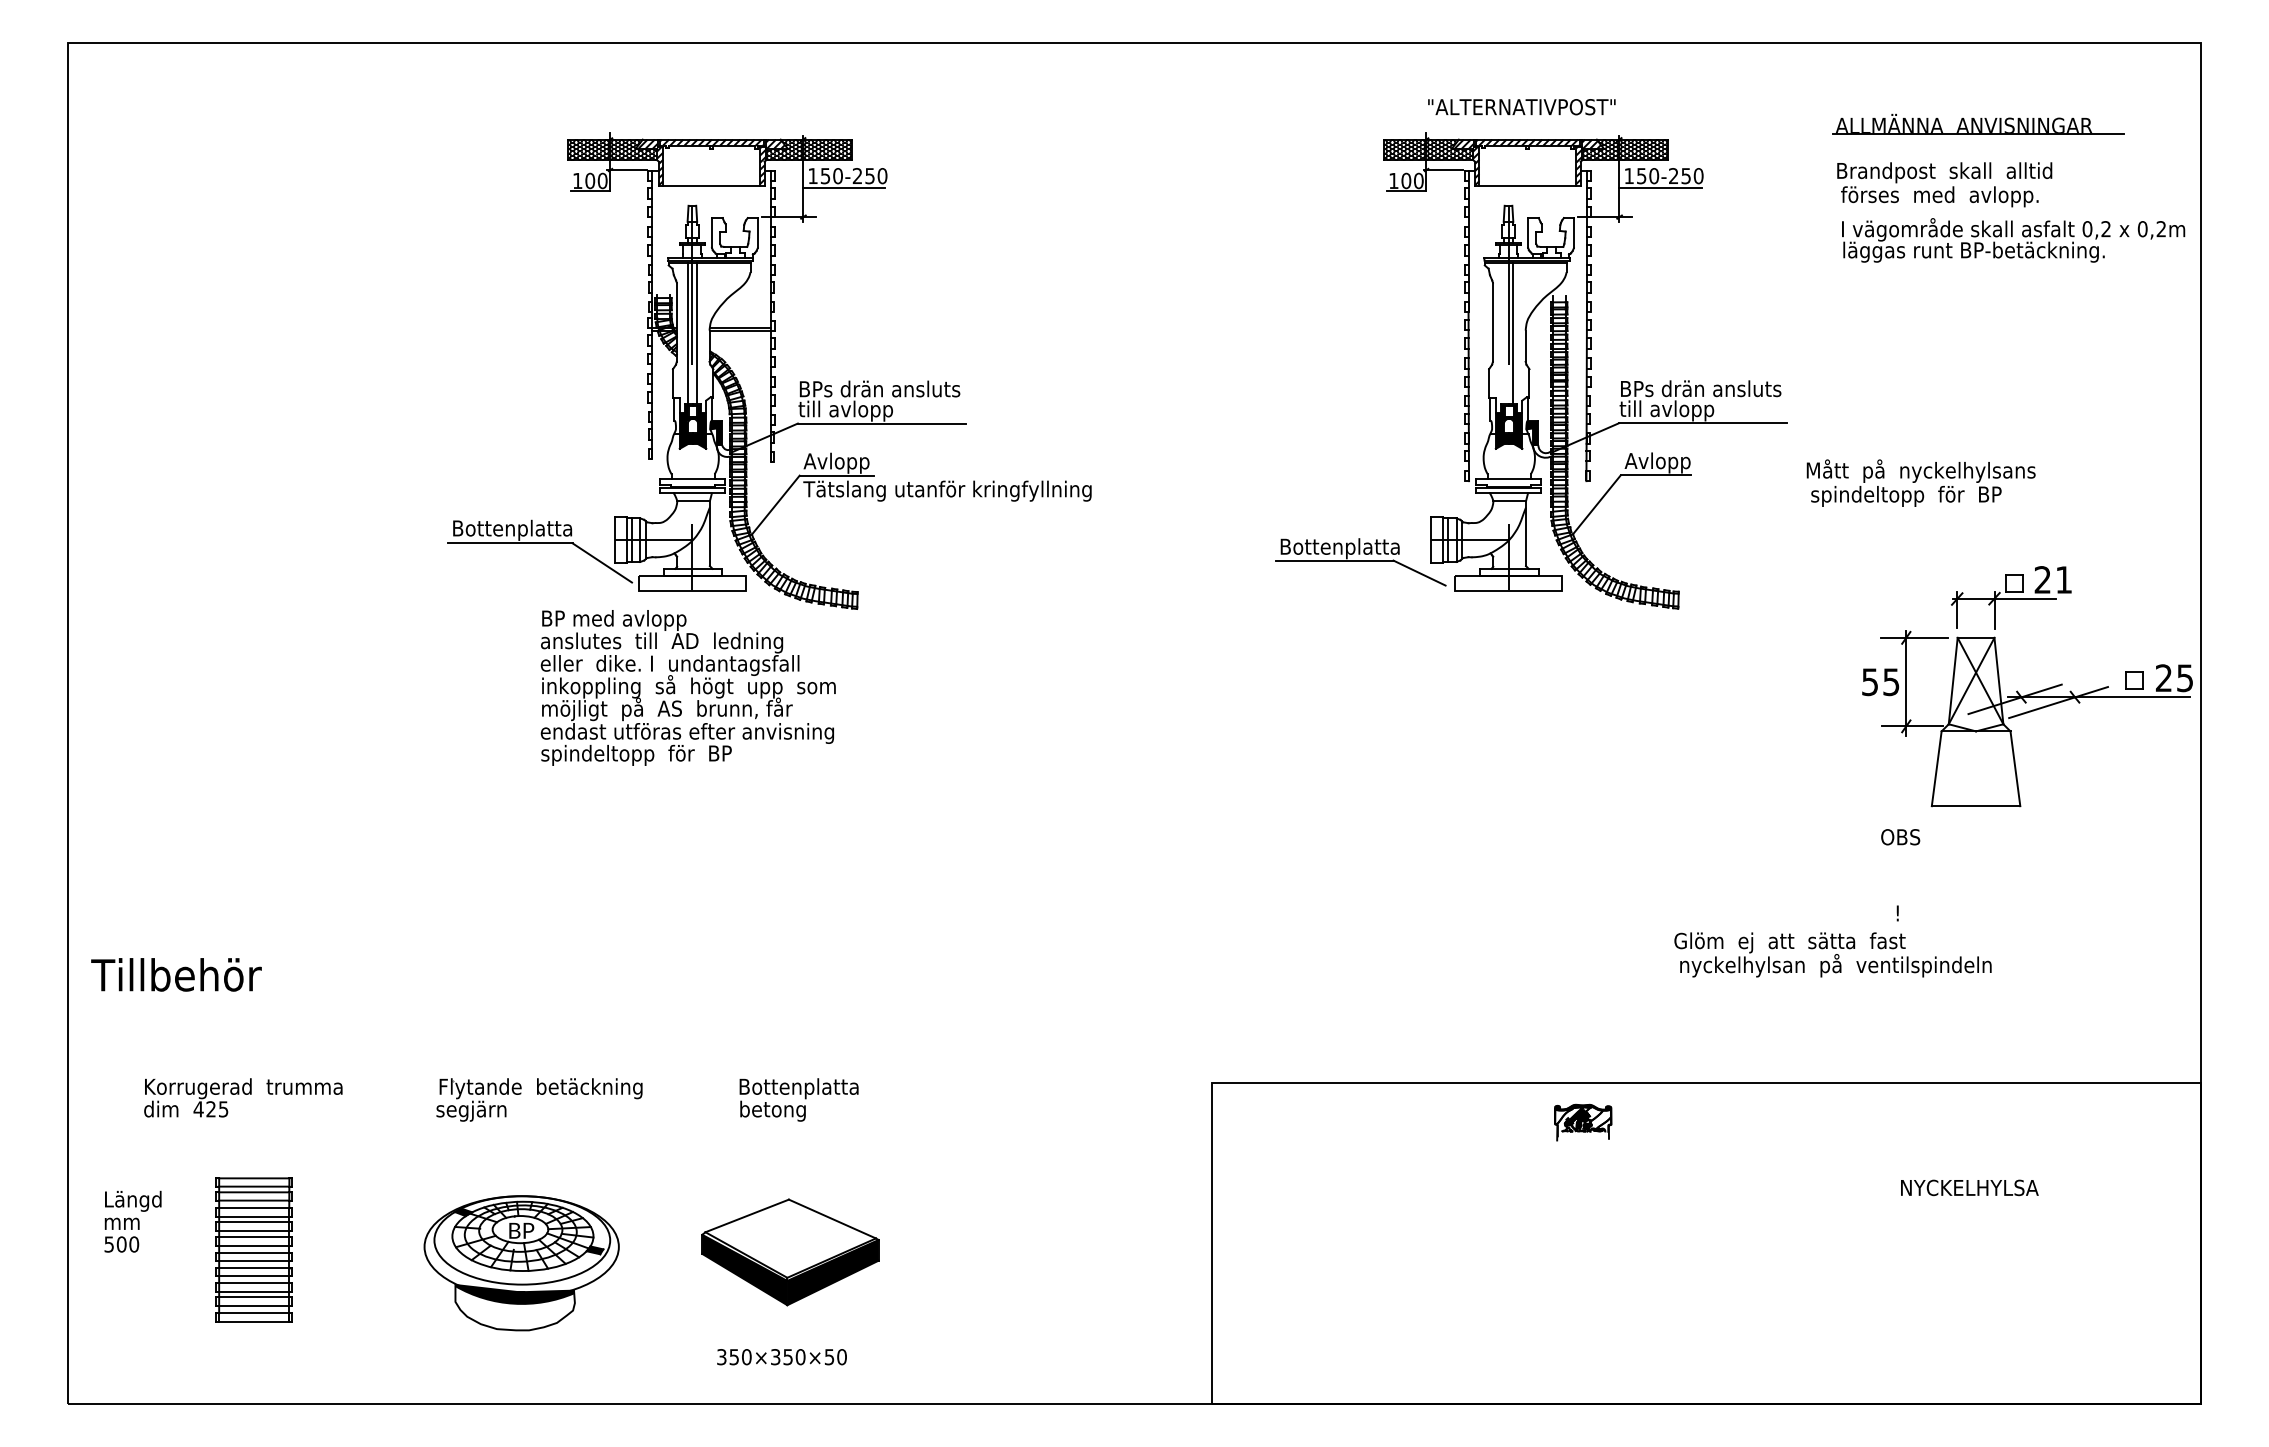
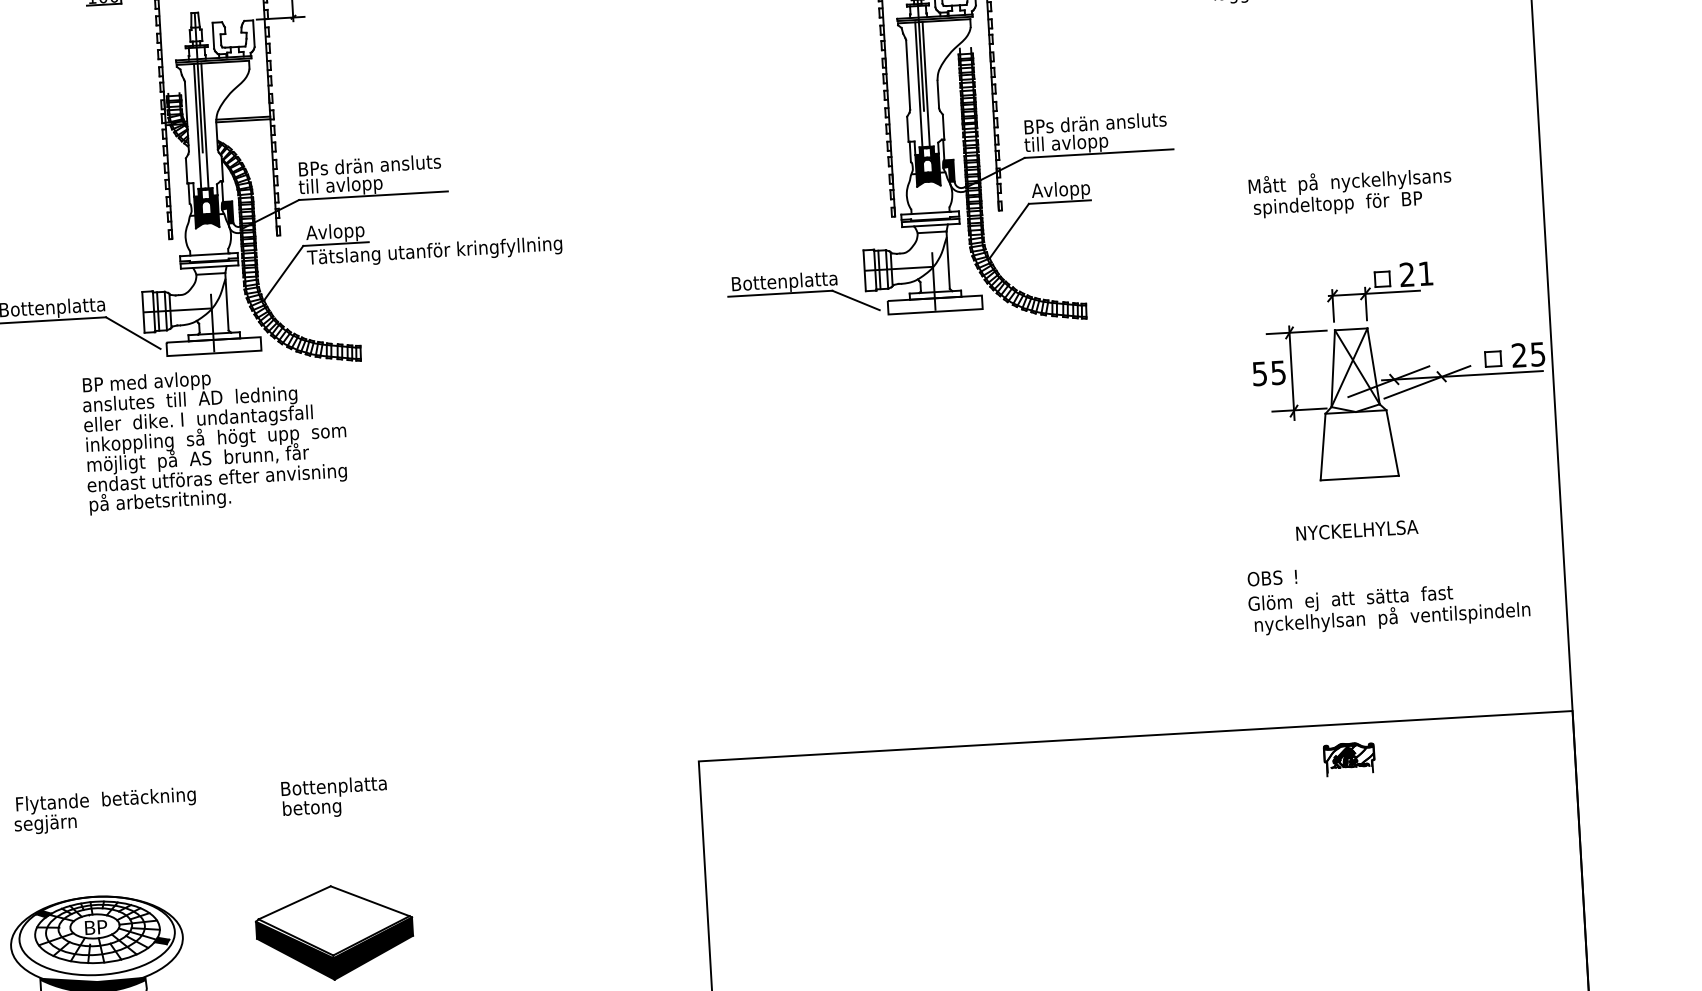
line: (1504, 333) -> (918, 84), added
text: (1920, 482) -> (1349, 191), moved
text: (636, 753) -> (173, 499), spindeltopp  för  BP -> på arbetsritning.
text: (1900, 837) -> (1264, 578), moved
text: (1832, 954) -> (1388, 607), moved
part: (1583, 1122) -> (1349, 759), moved
text: (1969, 1187) -> (1356, 529), moved

